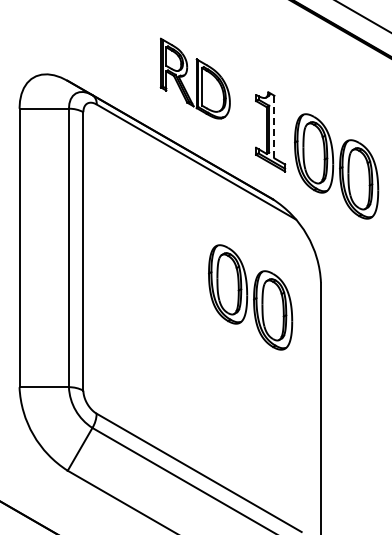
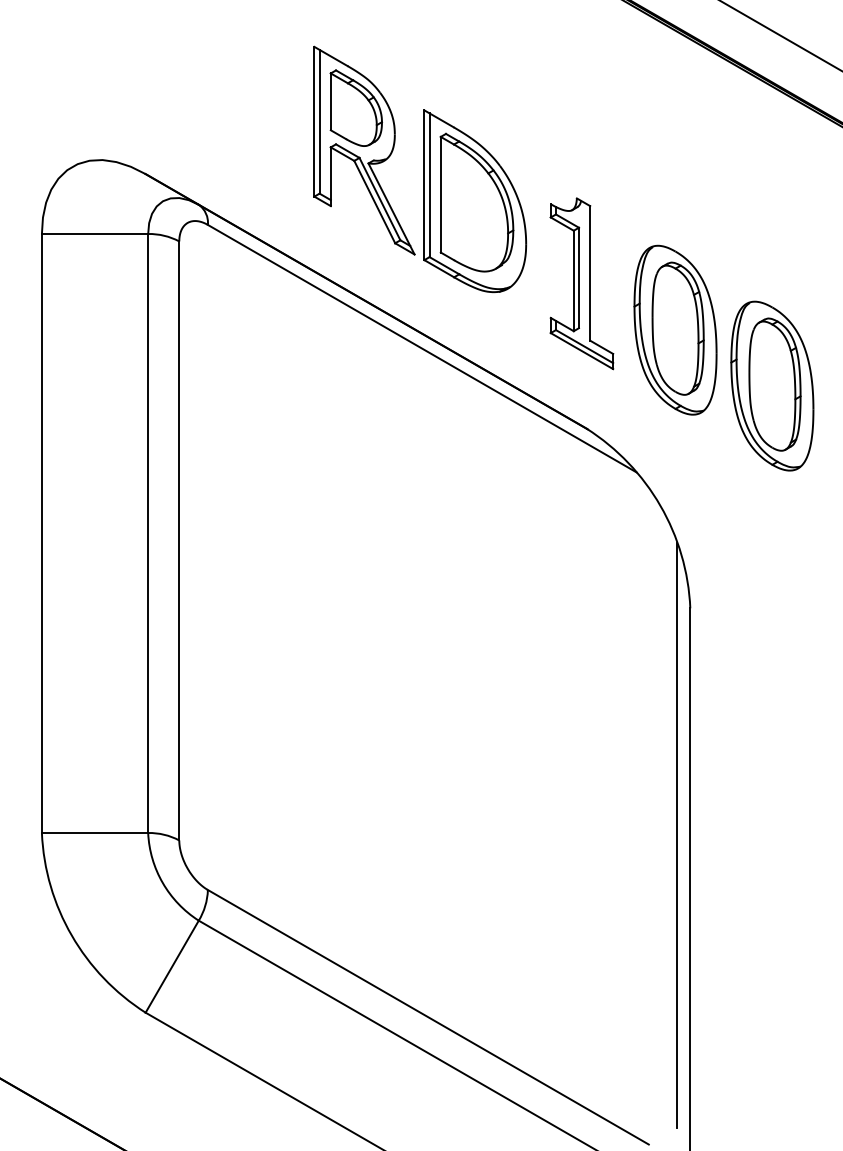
part: (195, 78) -> (420, 168), size x1.43
line: (274, 126) -> (590, 272), dashed -> solid
part: (250, 297) -> (538, 640), removed
line: (314, 388) -> (676, 835), added

